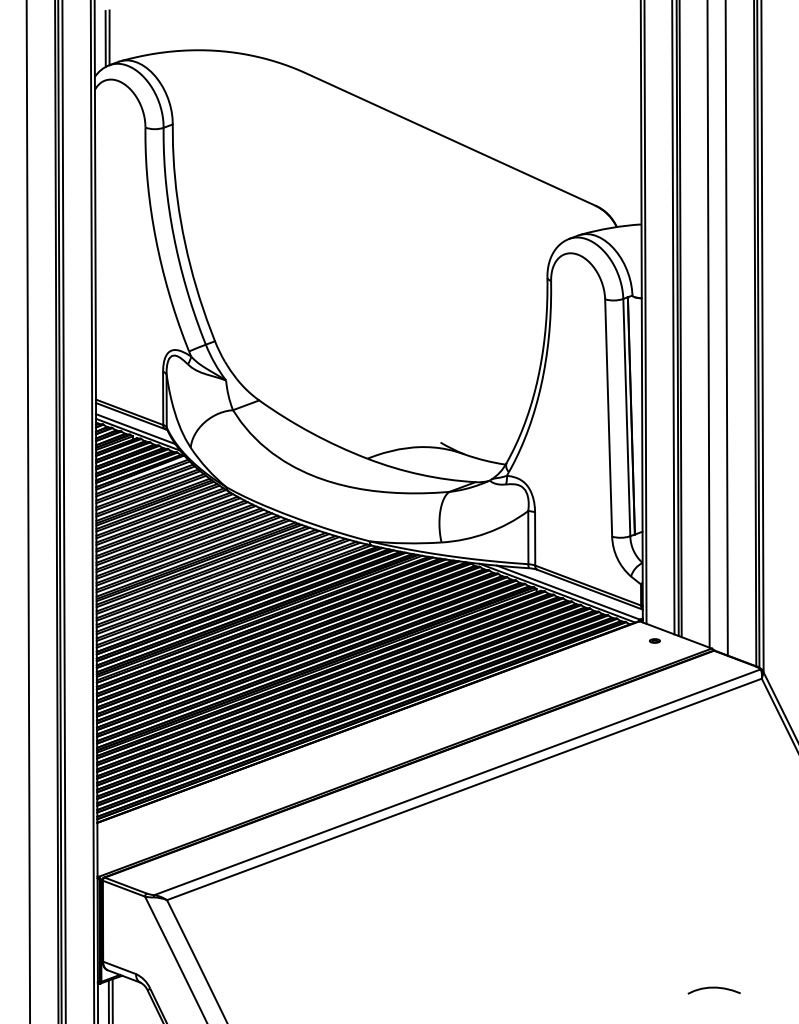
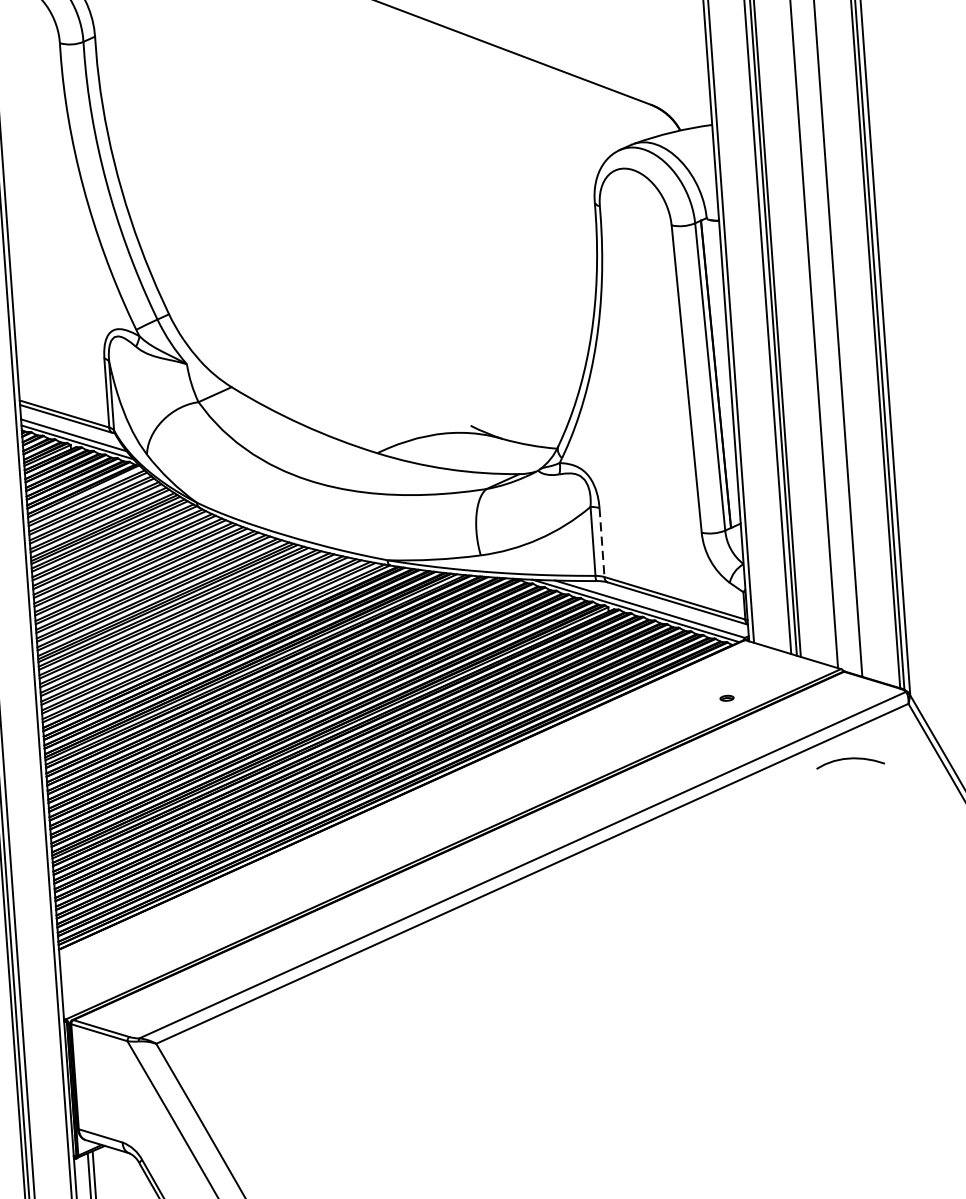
line: (535, 538) -> (602, 541), solid -> dashed
part: (654, 640) -> (726, 697), moved
curve: (713, 988) -> (849, 759), moved

